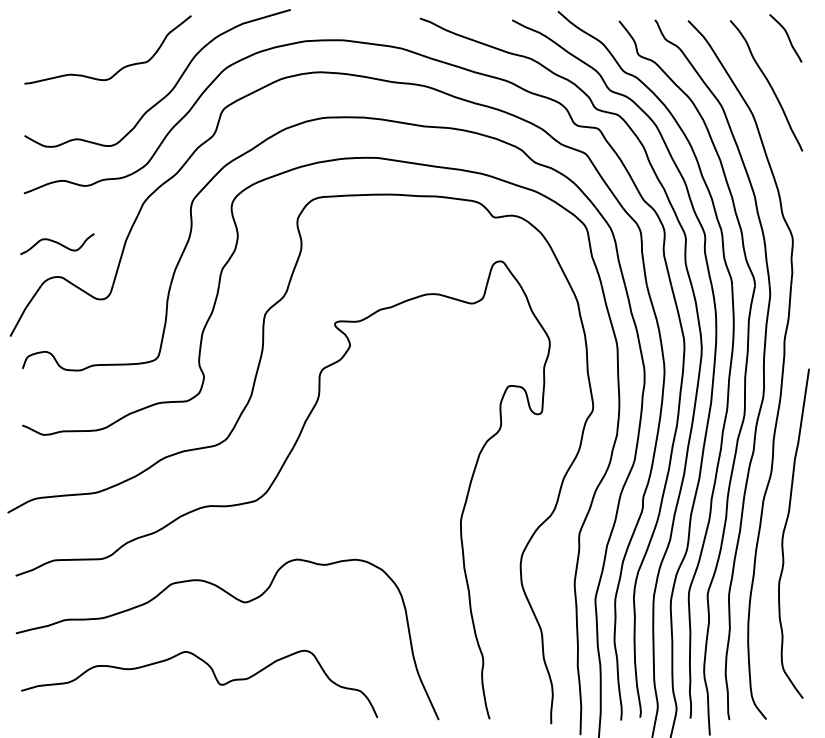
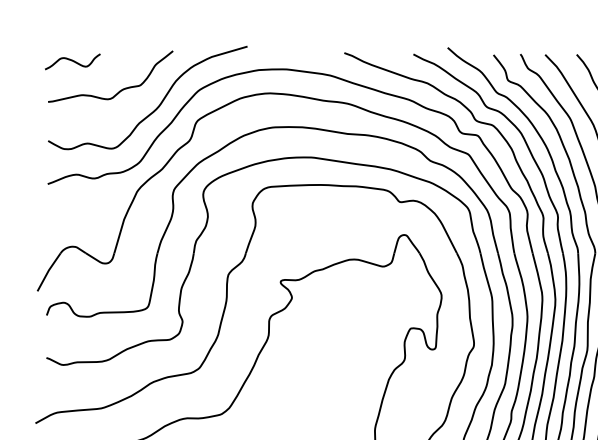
curve: (57, 243) -> (72, 61), moved

